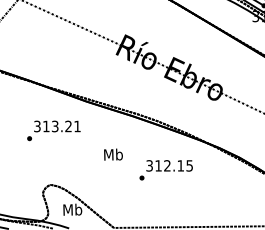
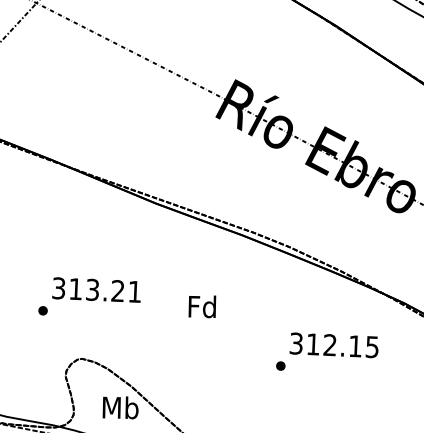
text: (53, 130) -> (89, 297), moved
text: (113, 154) -> (202, 306), Mb -> Fd
text: (165, 170) -> (326, 353), moved

